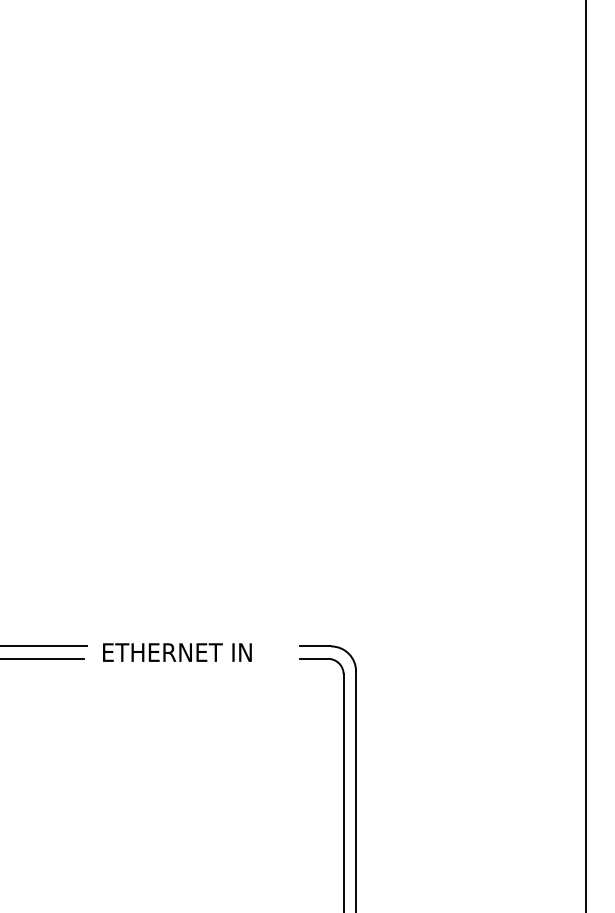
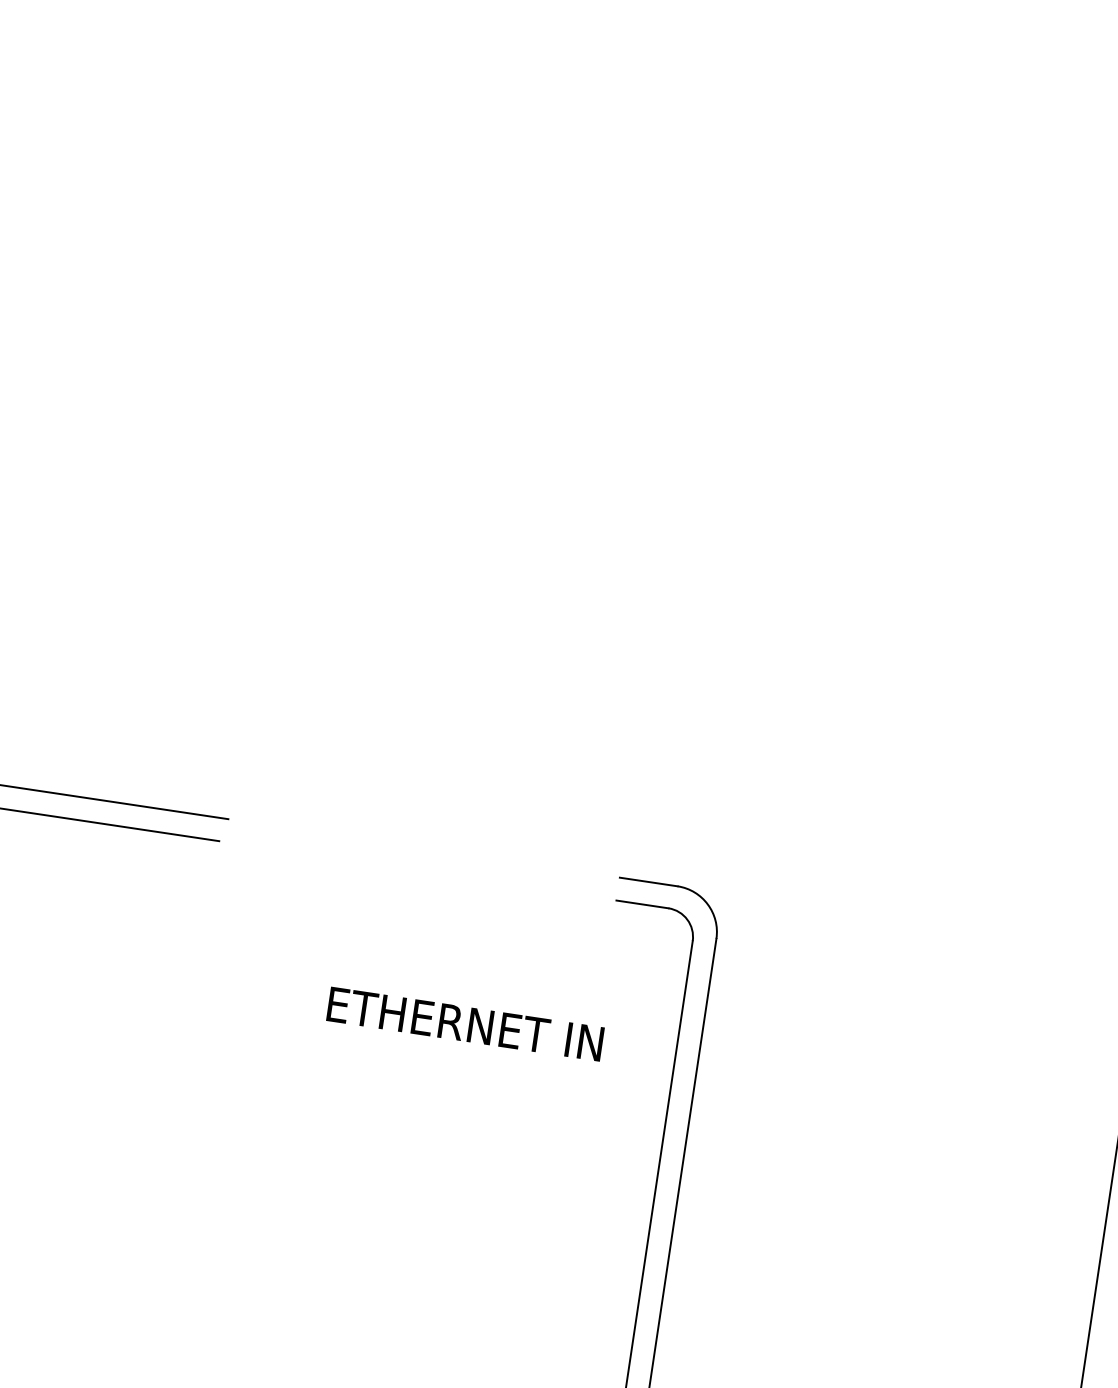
text: (177, 652) -> (465, 1024), moved

